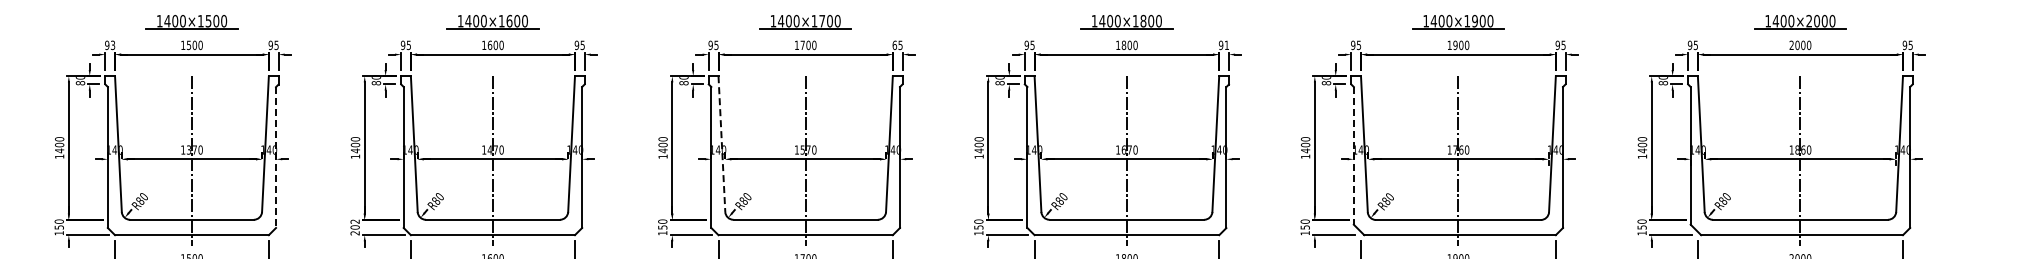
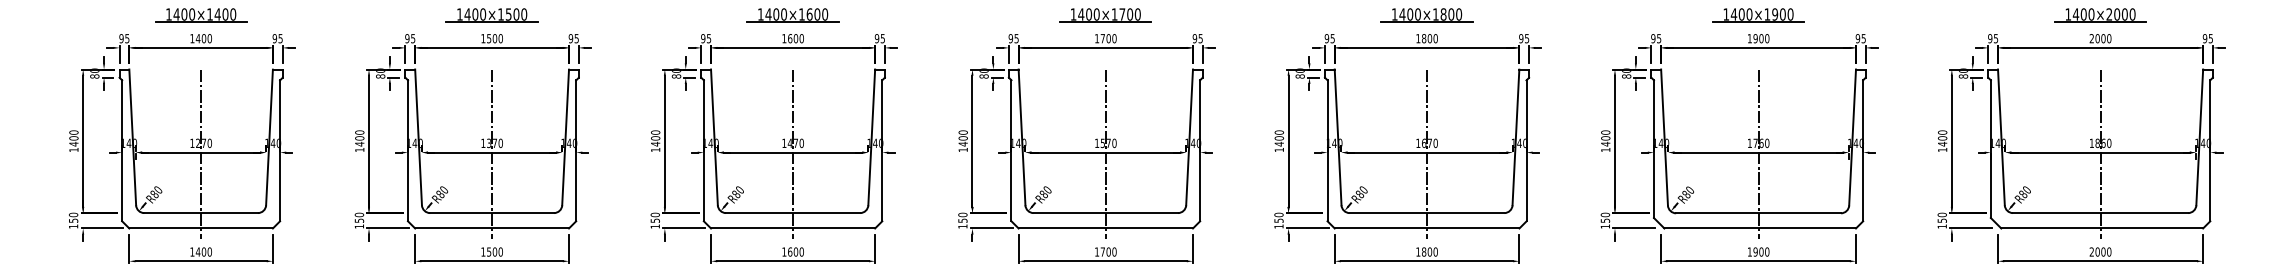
text: (113, 45) -> (413, 38), 93 -> 95
text: (894, 45) -> (1194, 38), 65 -> 95
text: (1227, 45) -> (1527, 38), 91 -> 95
line: (722, 144) -> (1022, 137), dashed -> solid
line: (1353, 156) -> (1653, 149), dashed -> solid
line: (276, 158) -> (576, 151), dashed -> solid
text: (354, 227) -> (654, 220), 202 -> 150

